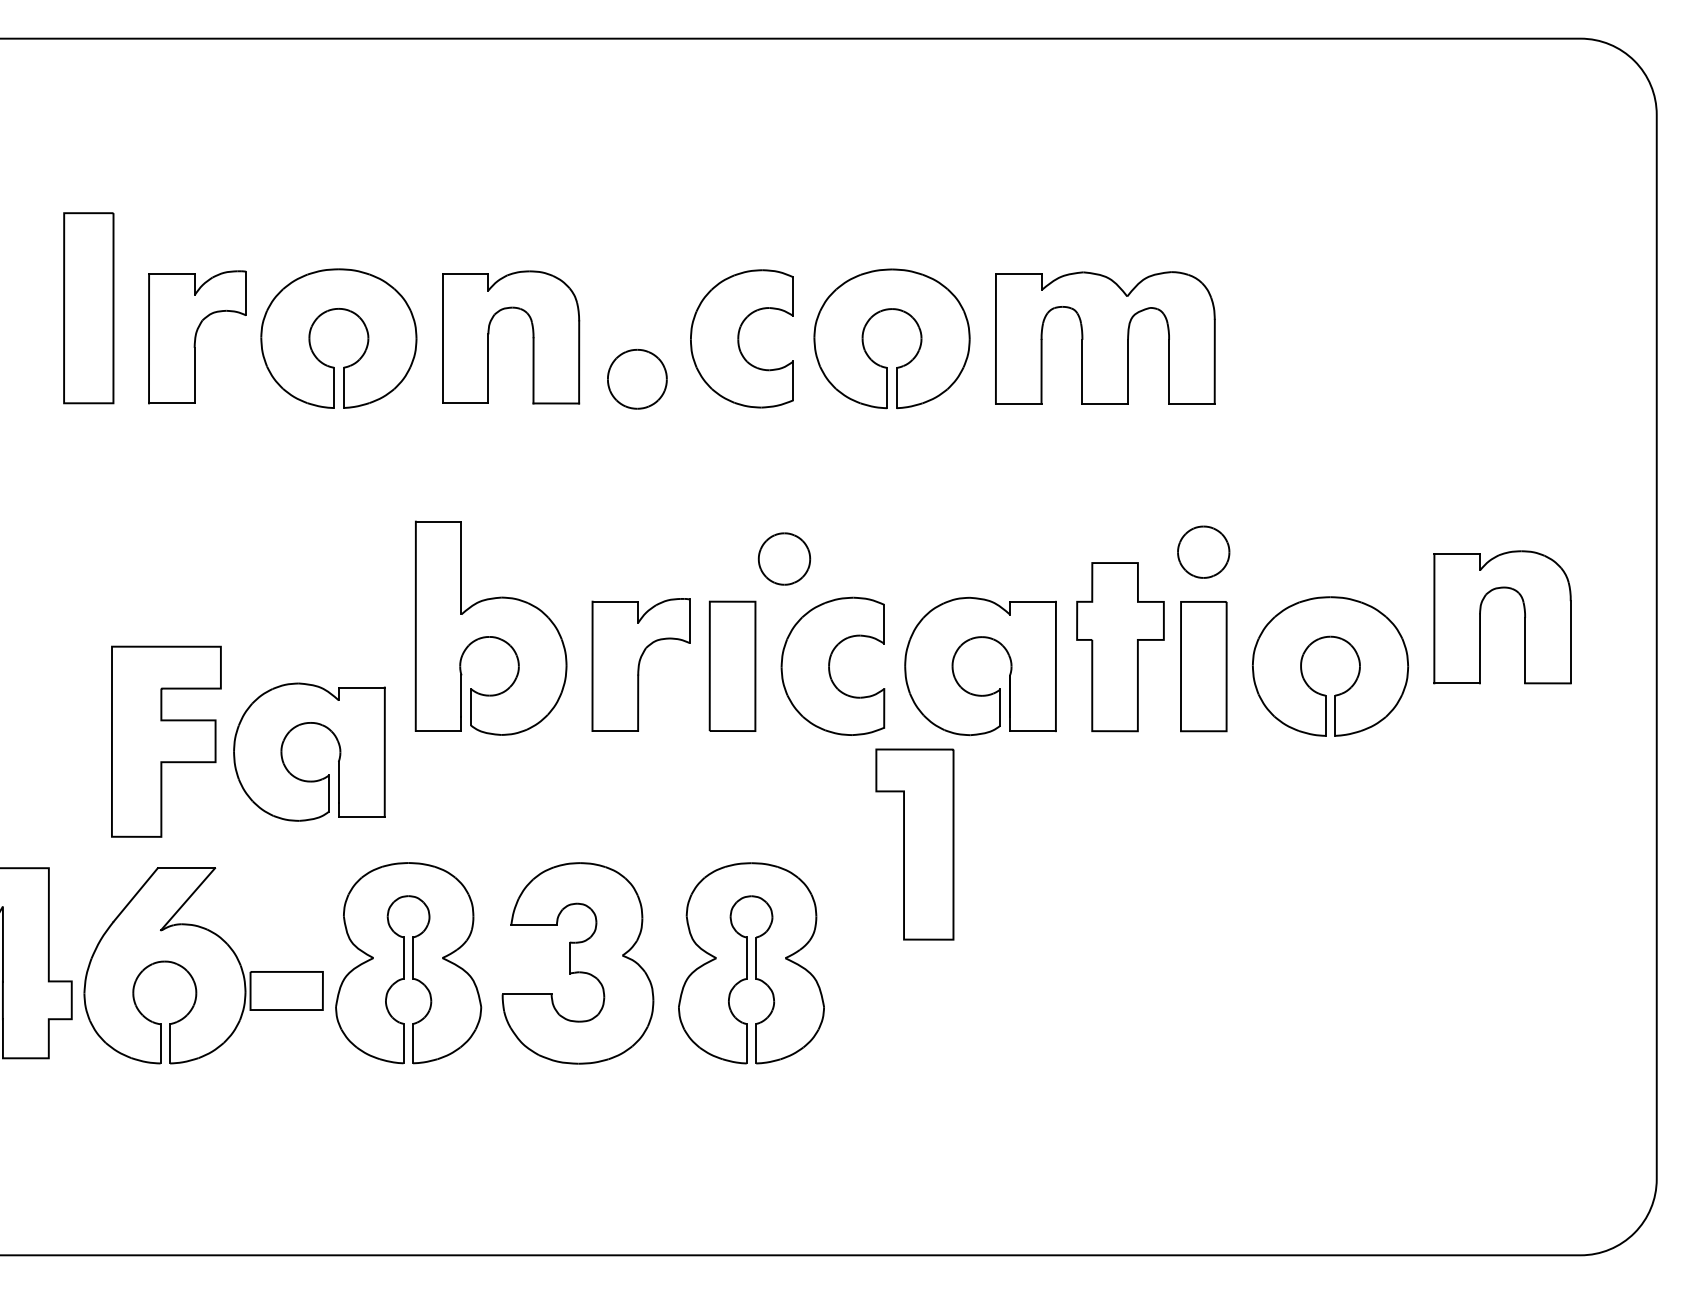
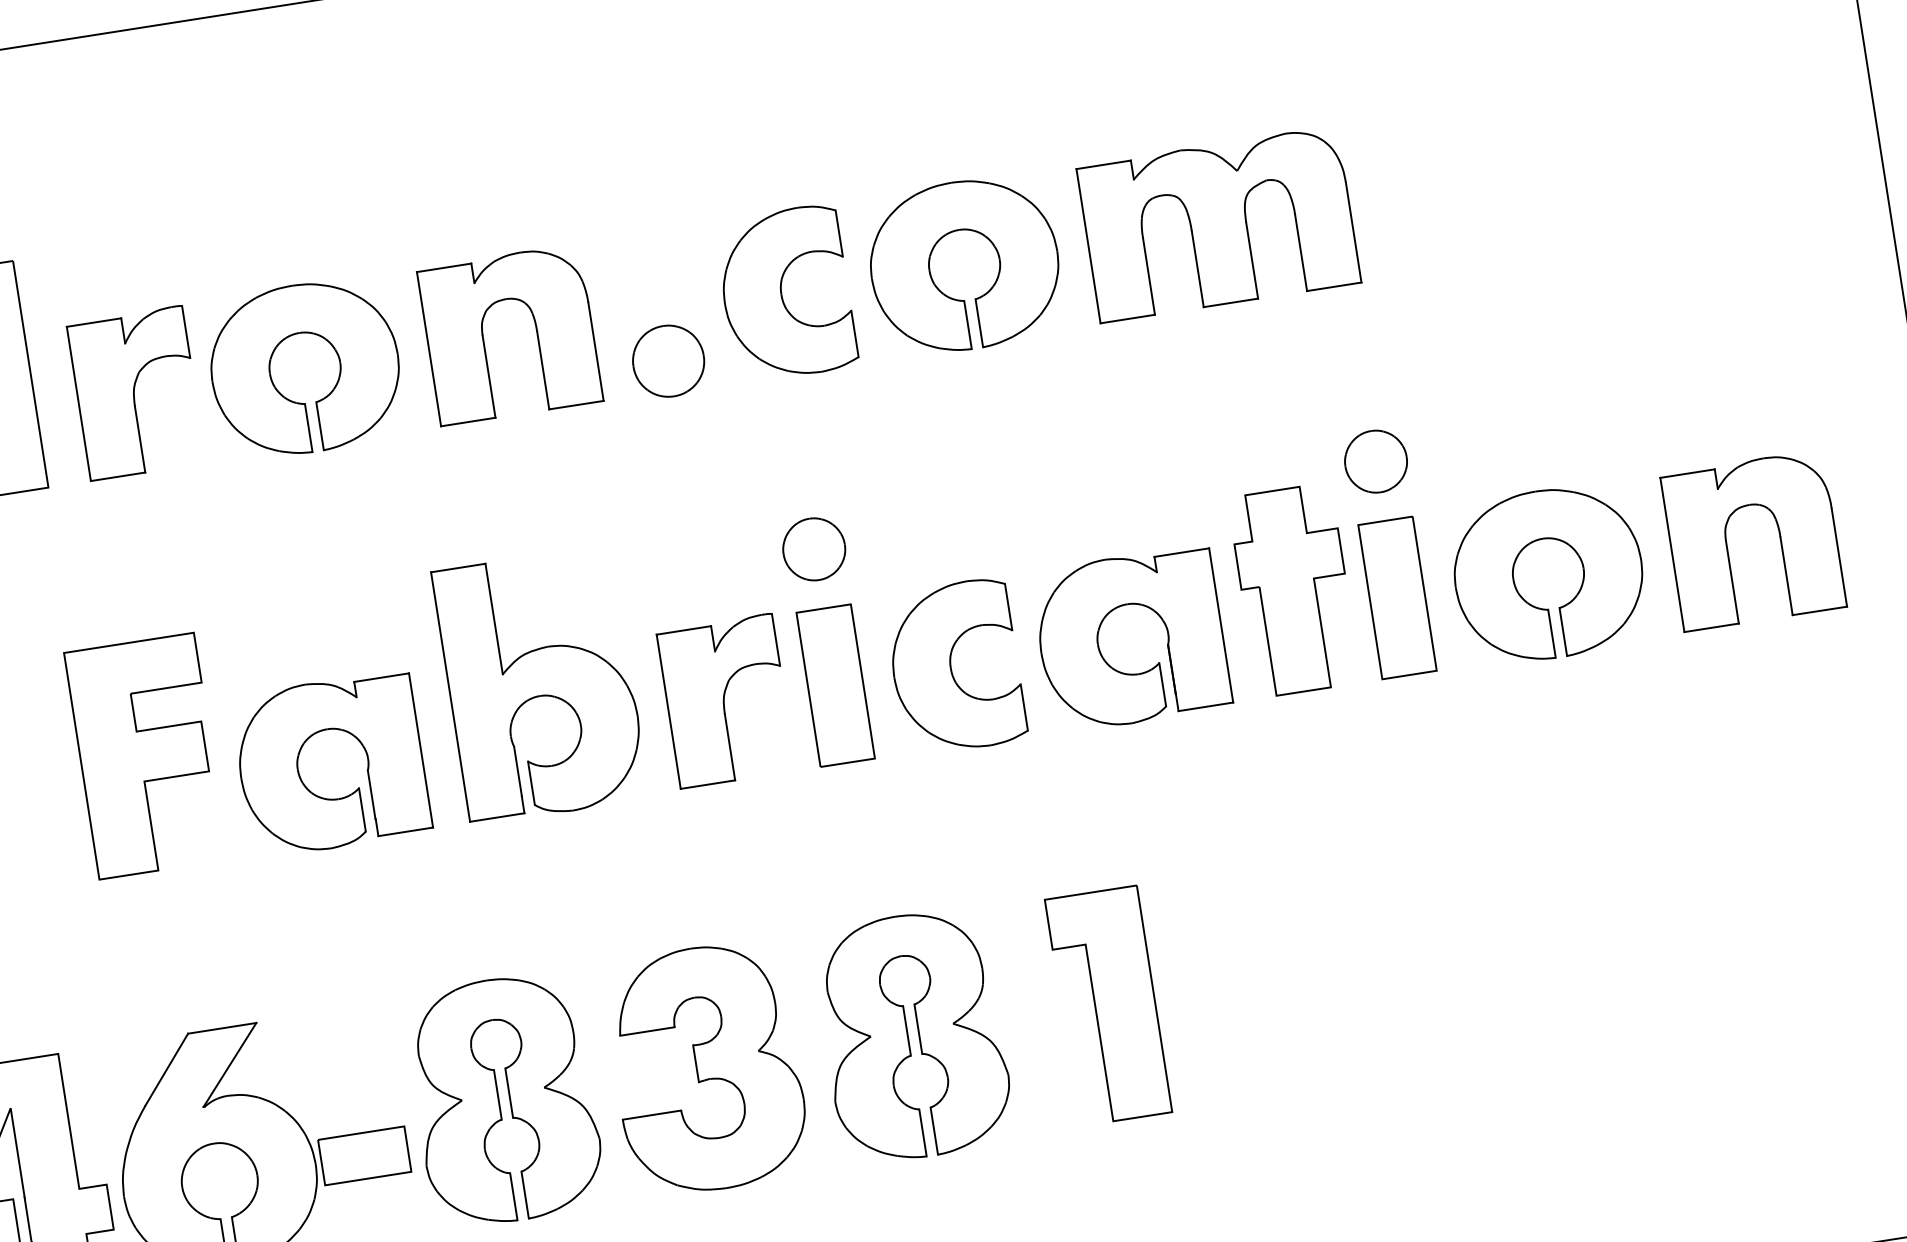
part: (784, 558) -> (814, 548), moved
part: (1481, 611) -> (1727, 537), moved
part: (285, 739) -> (300, 753), moved
part: (166, 741) -> (146, 755), moved
part: (914, 844) -> (1108, 1005), moved

